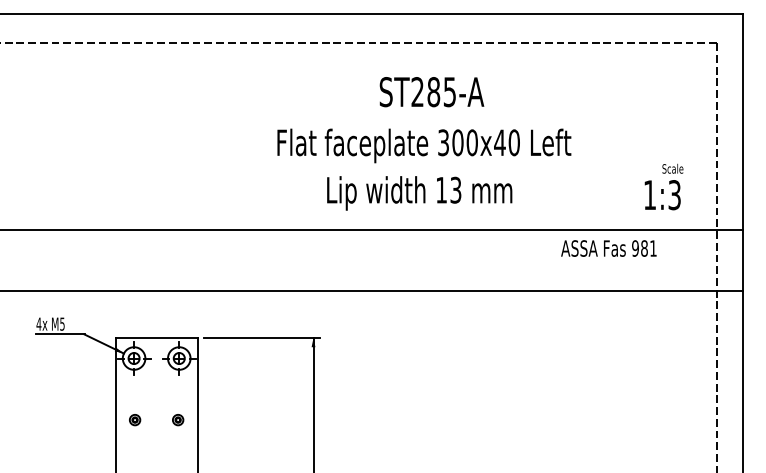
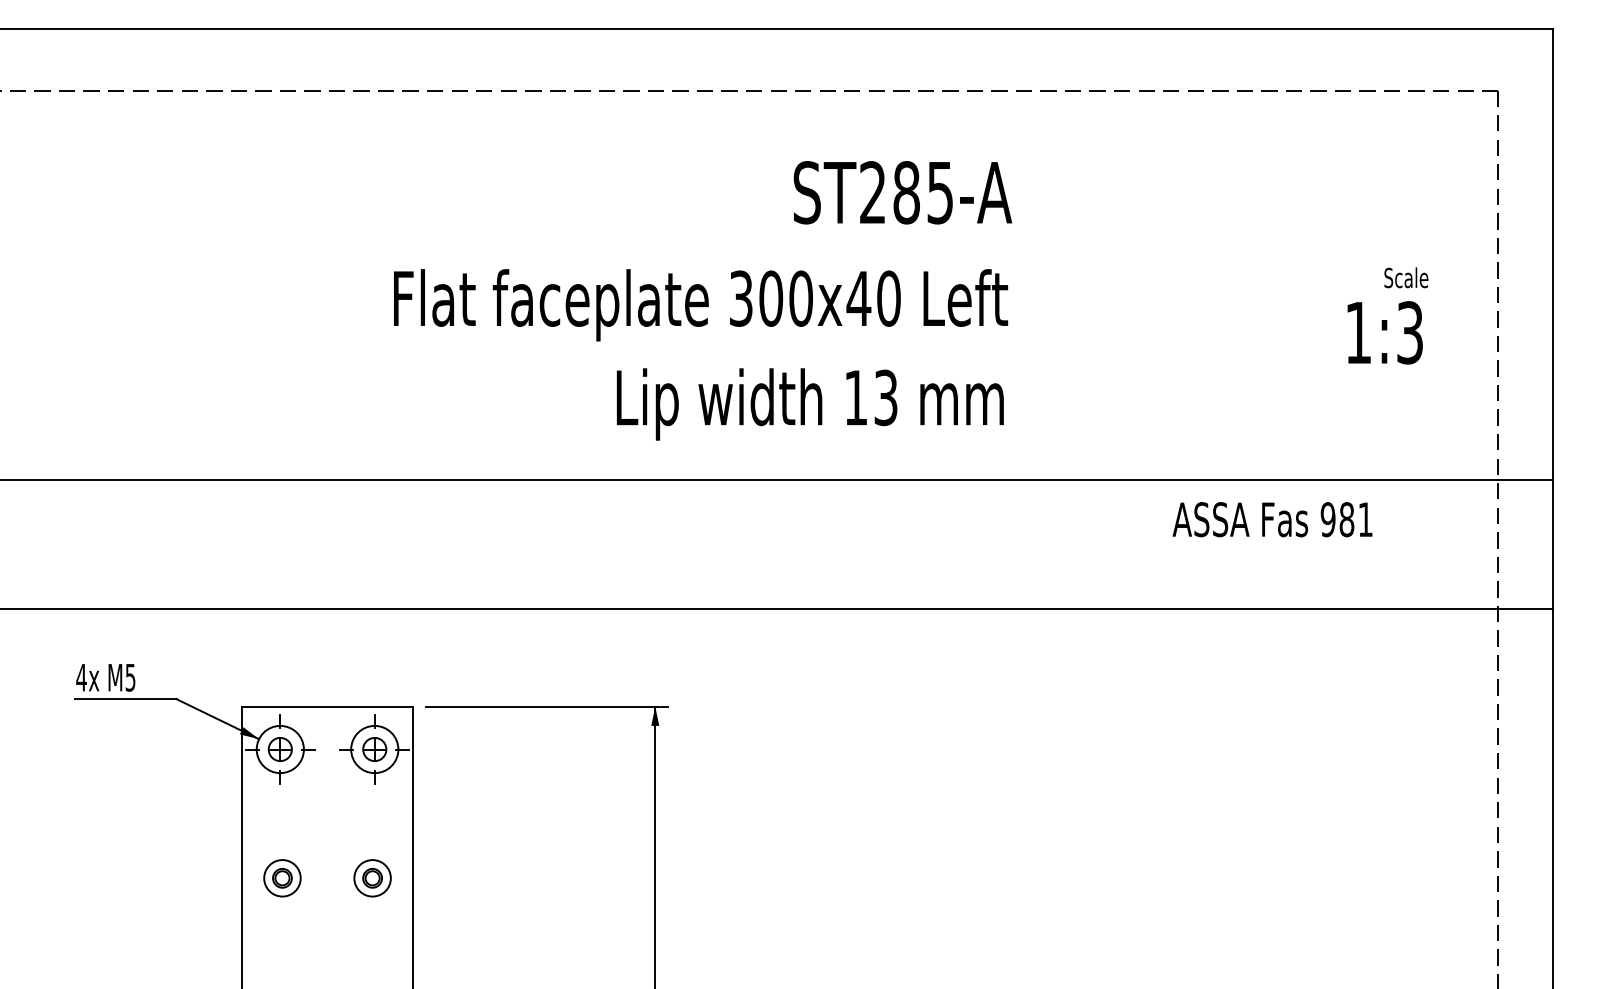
text: (424, 145) -> (701, 304), moved
text: (663, 186) -> (1386, 314), moved
text: (419, 193) -> (809, 404), moved
part: (134, 419) -> (281, 876), size x1.67
part: (177, 419) -> (371, 876), size x1.67

